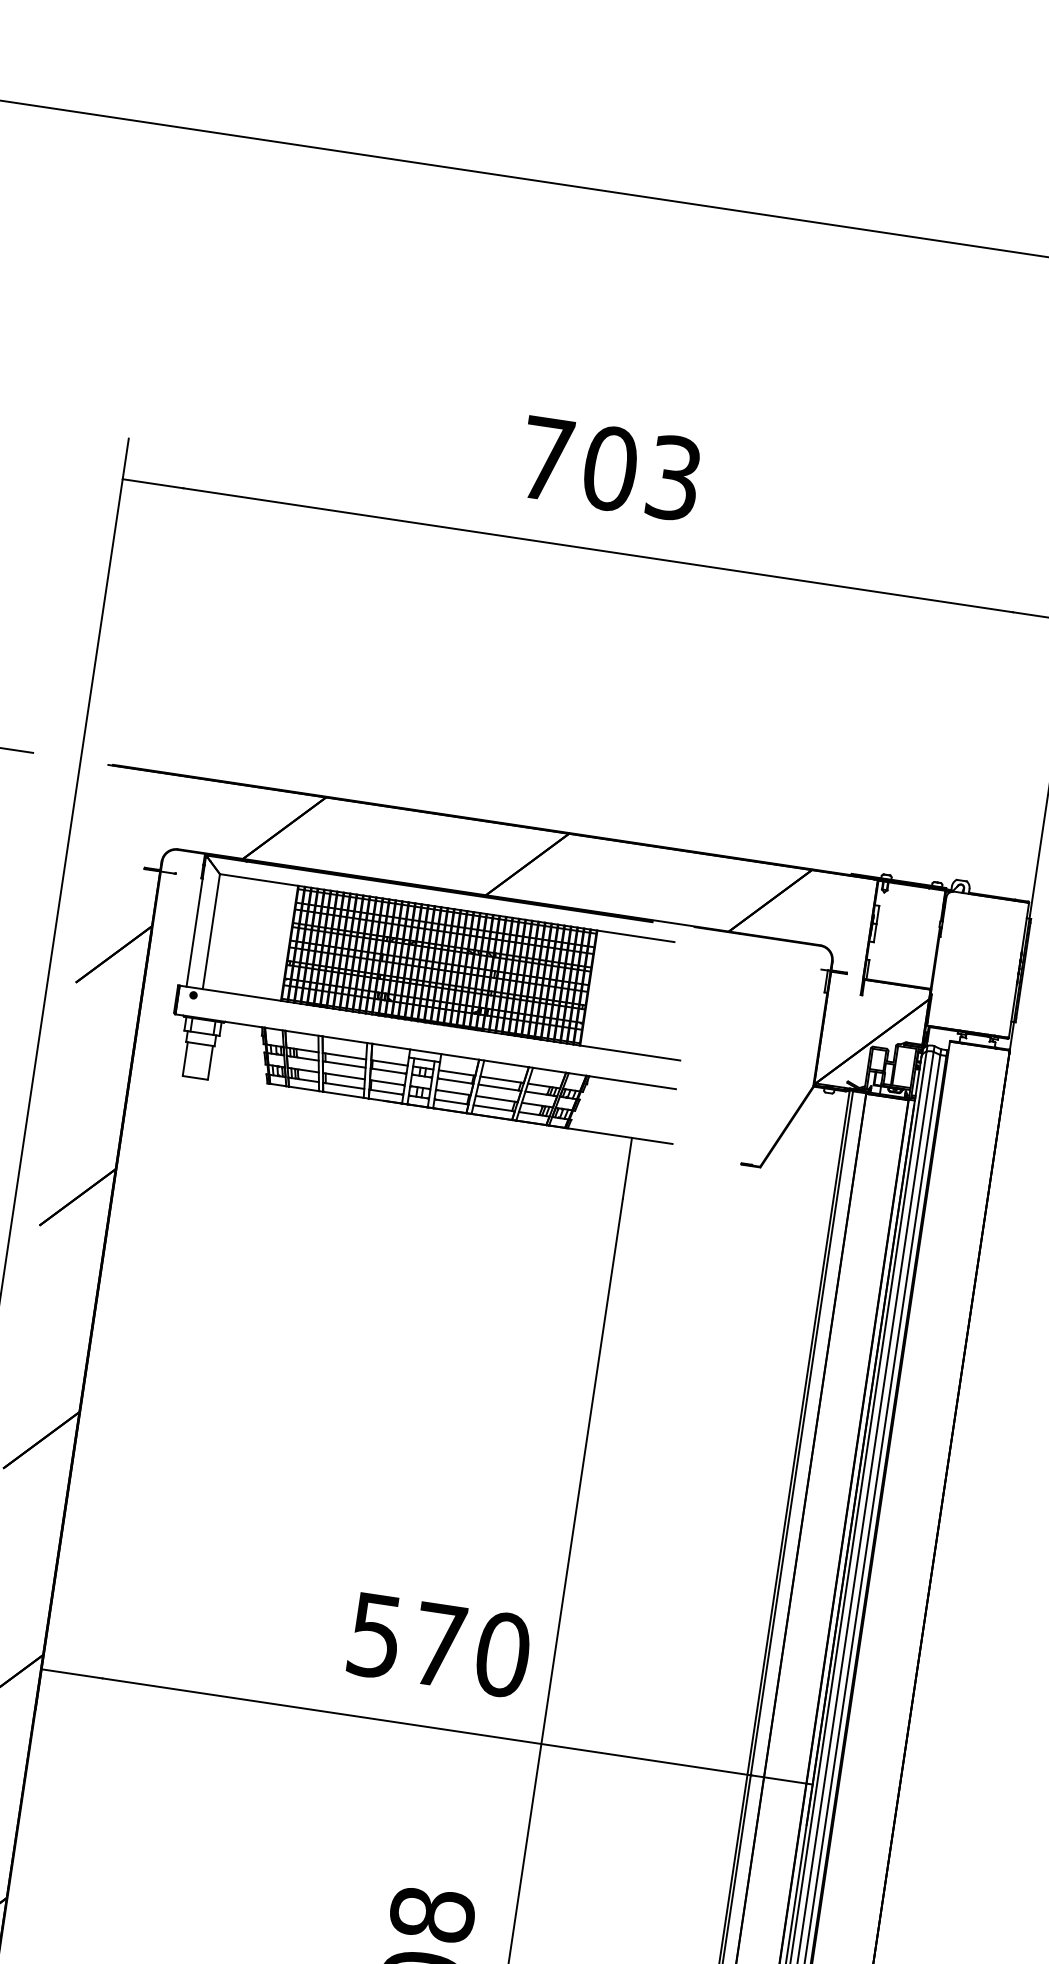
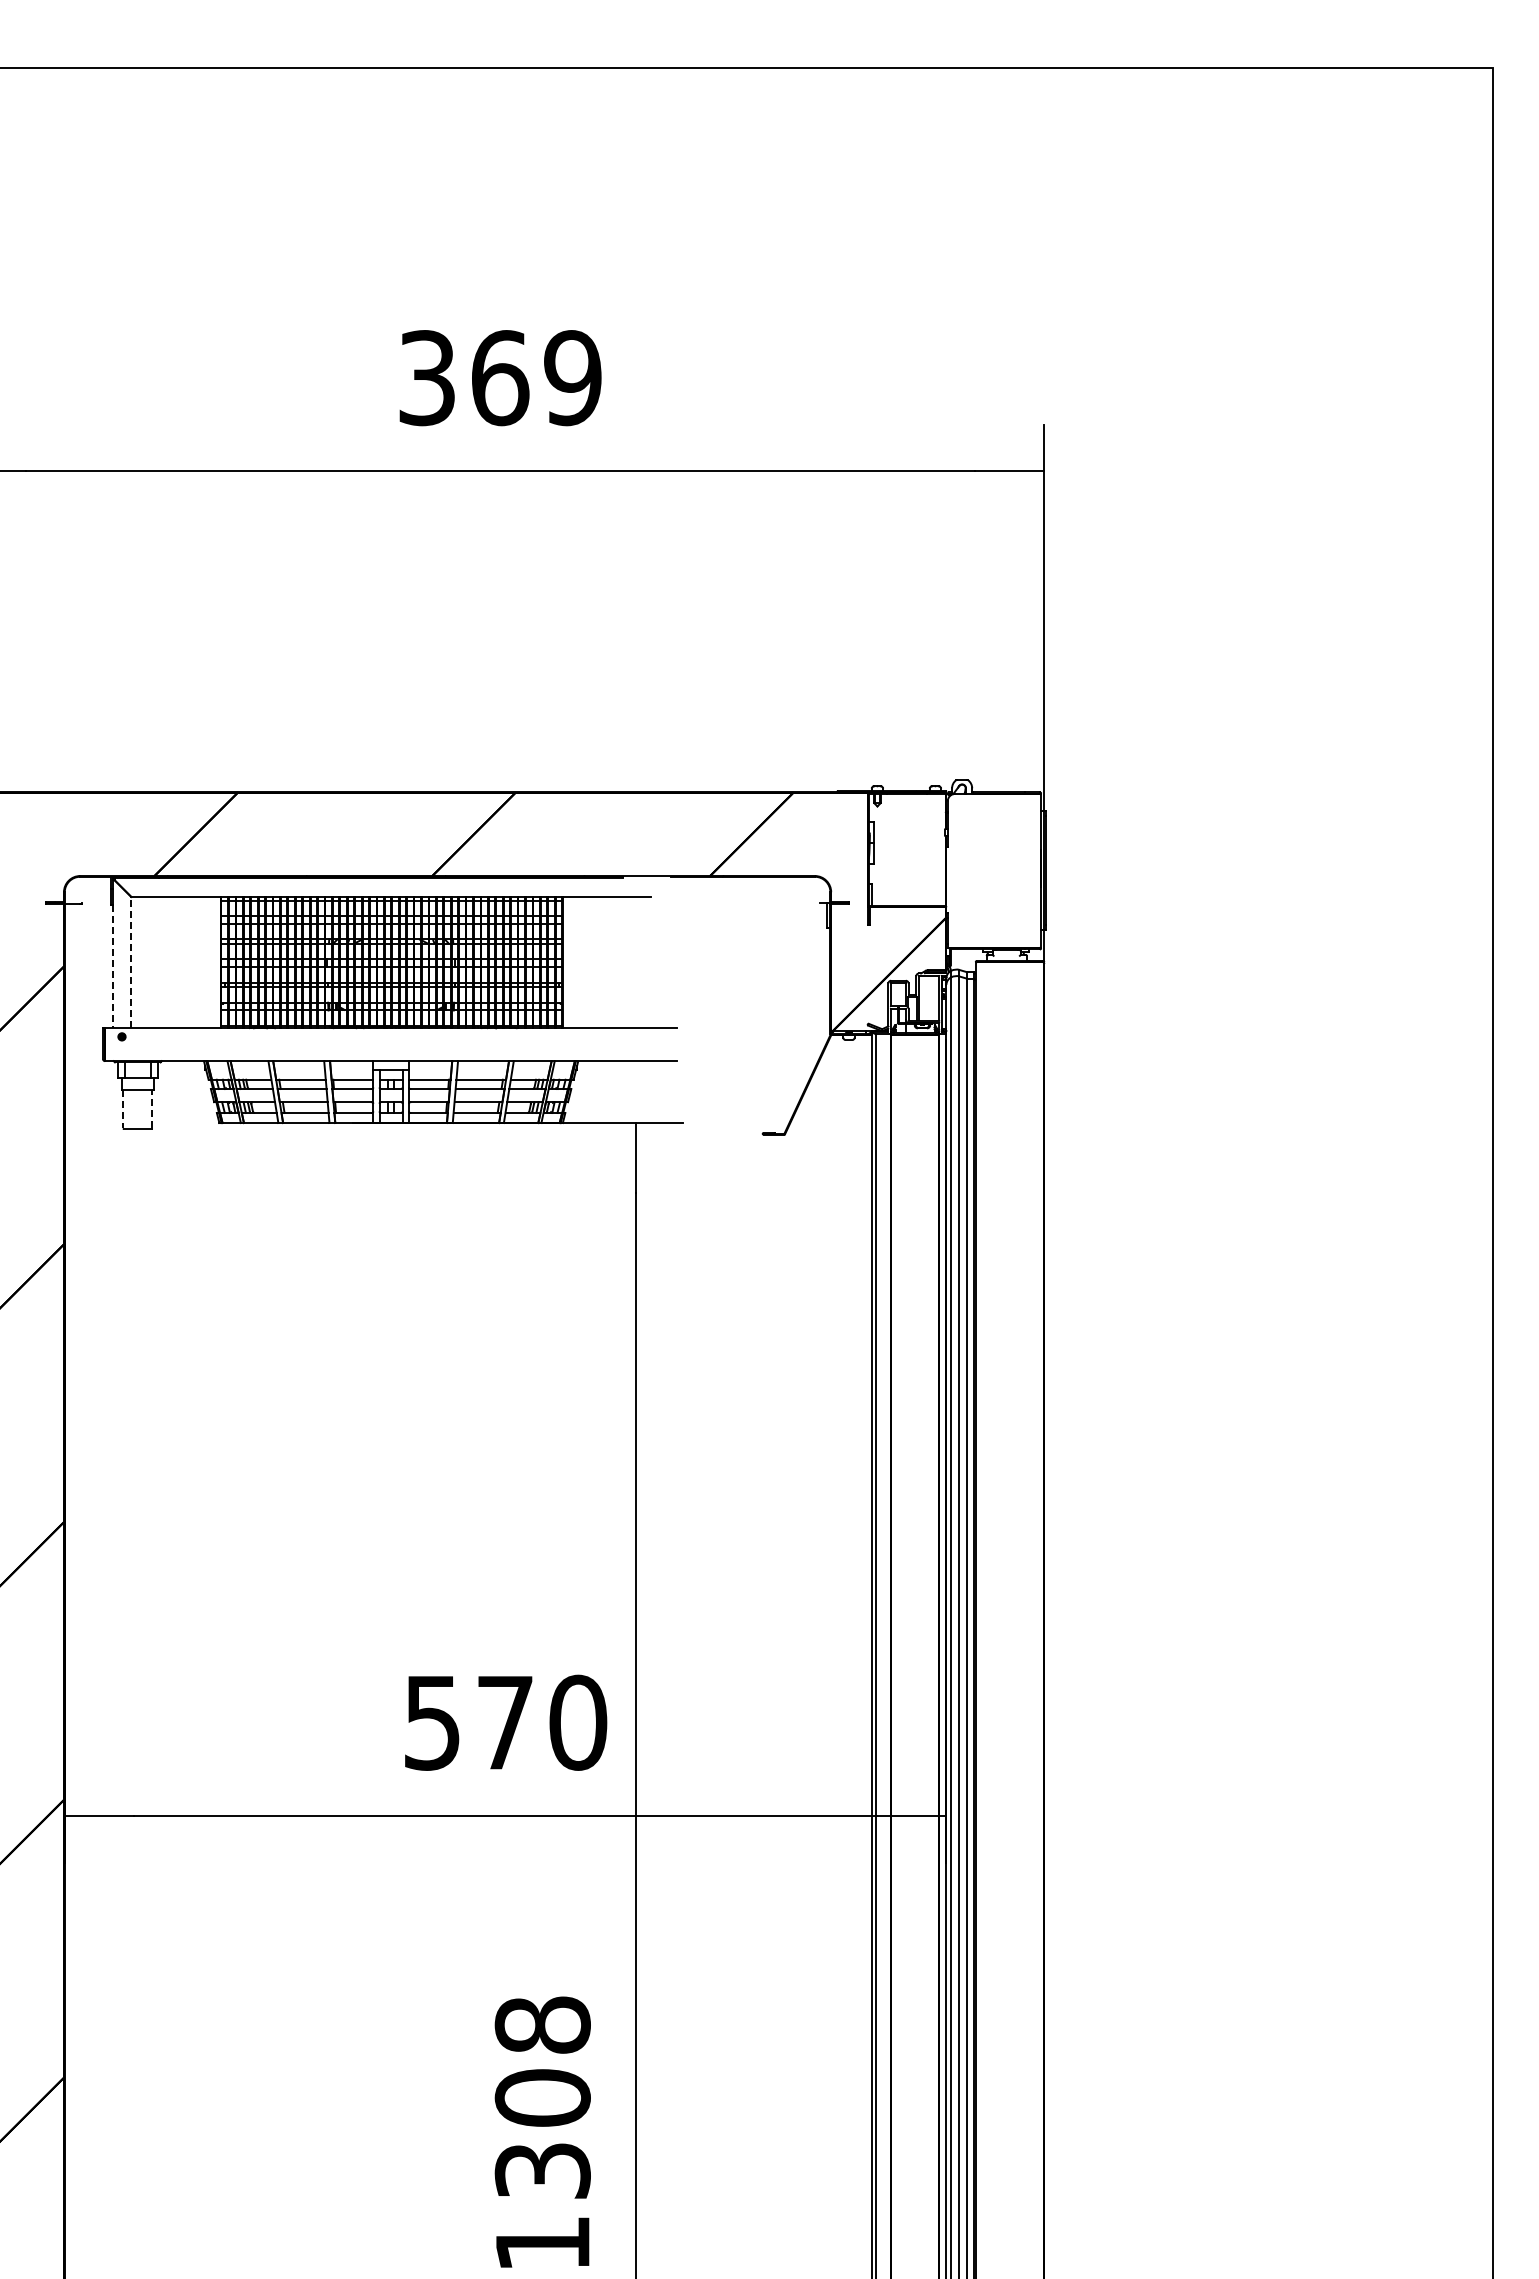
text: (610, 469) -> (500, 378), 703 -> 369
line: (211, 931) -> (131, 962), solid -> dashed
line: (194, 932) -> (112, 966), solid -> dashed
line: (185, 1059) -> (123, 1109), solid -> dashed
line: (210, 1061) -> (152, 1108), solid -> dashed

